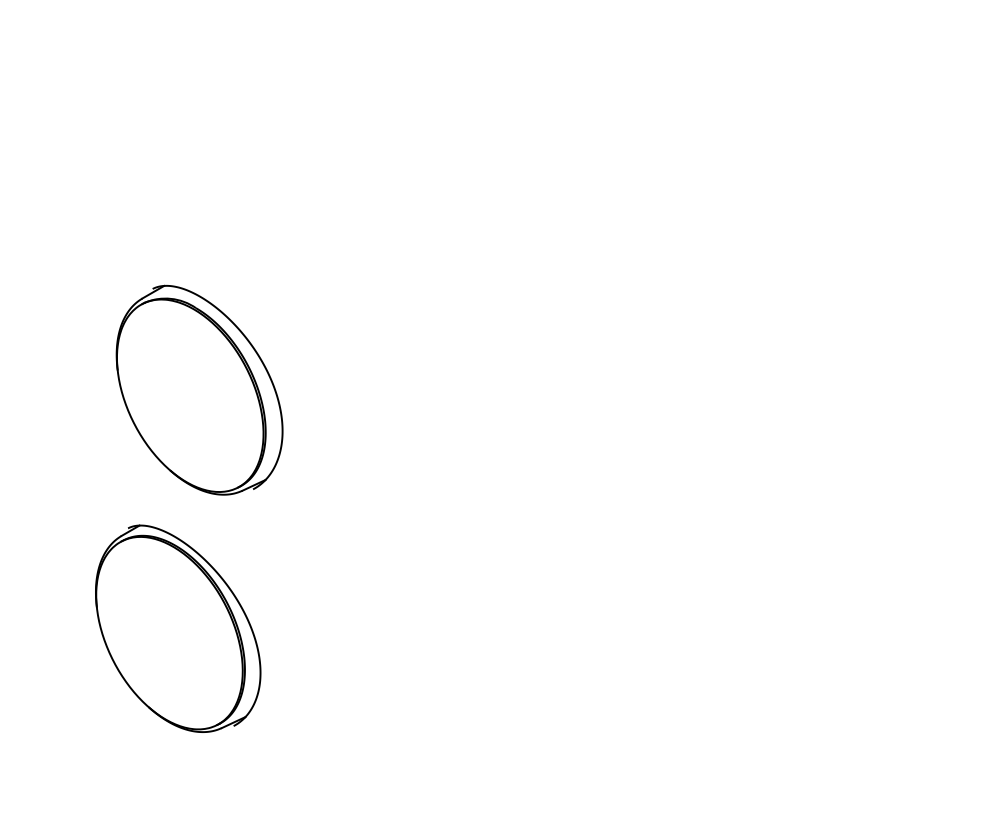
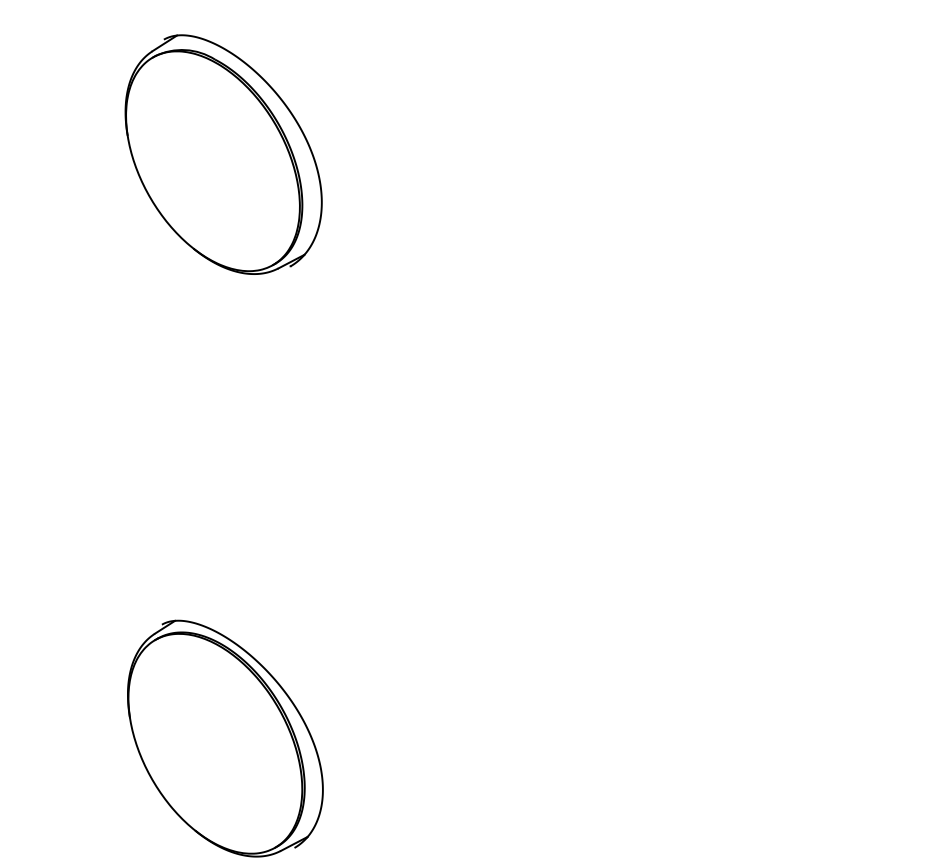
part: (199, 389) -> (223, 153), moved

